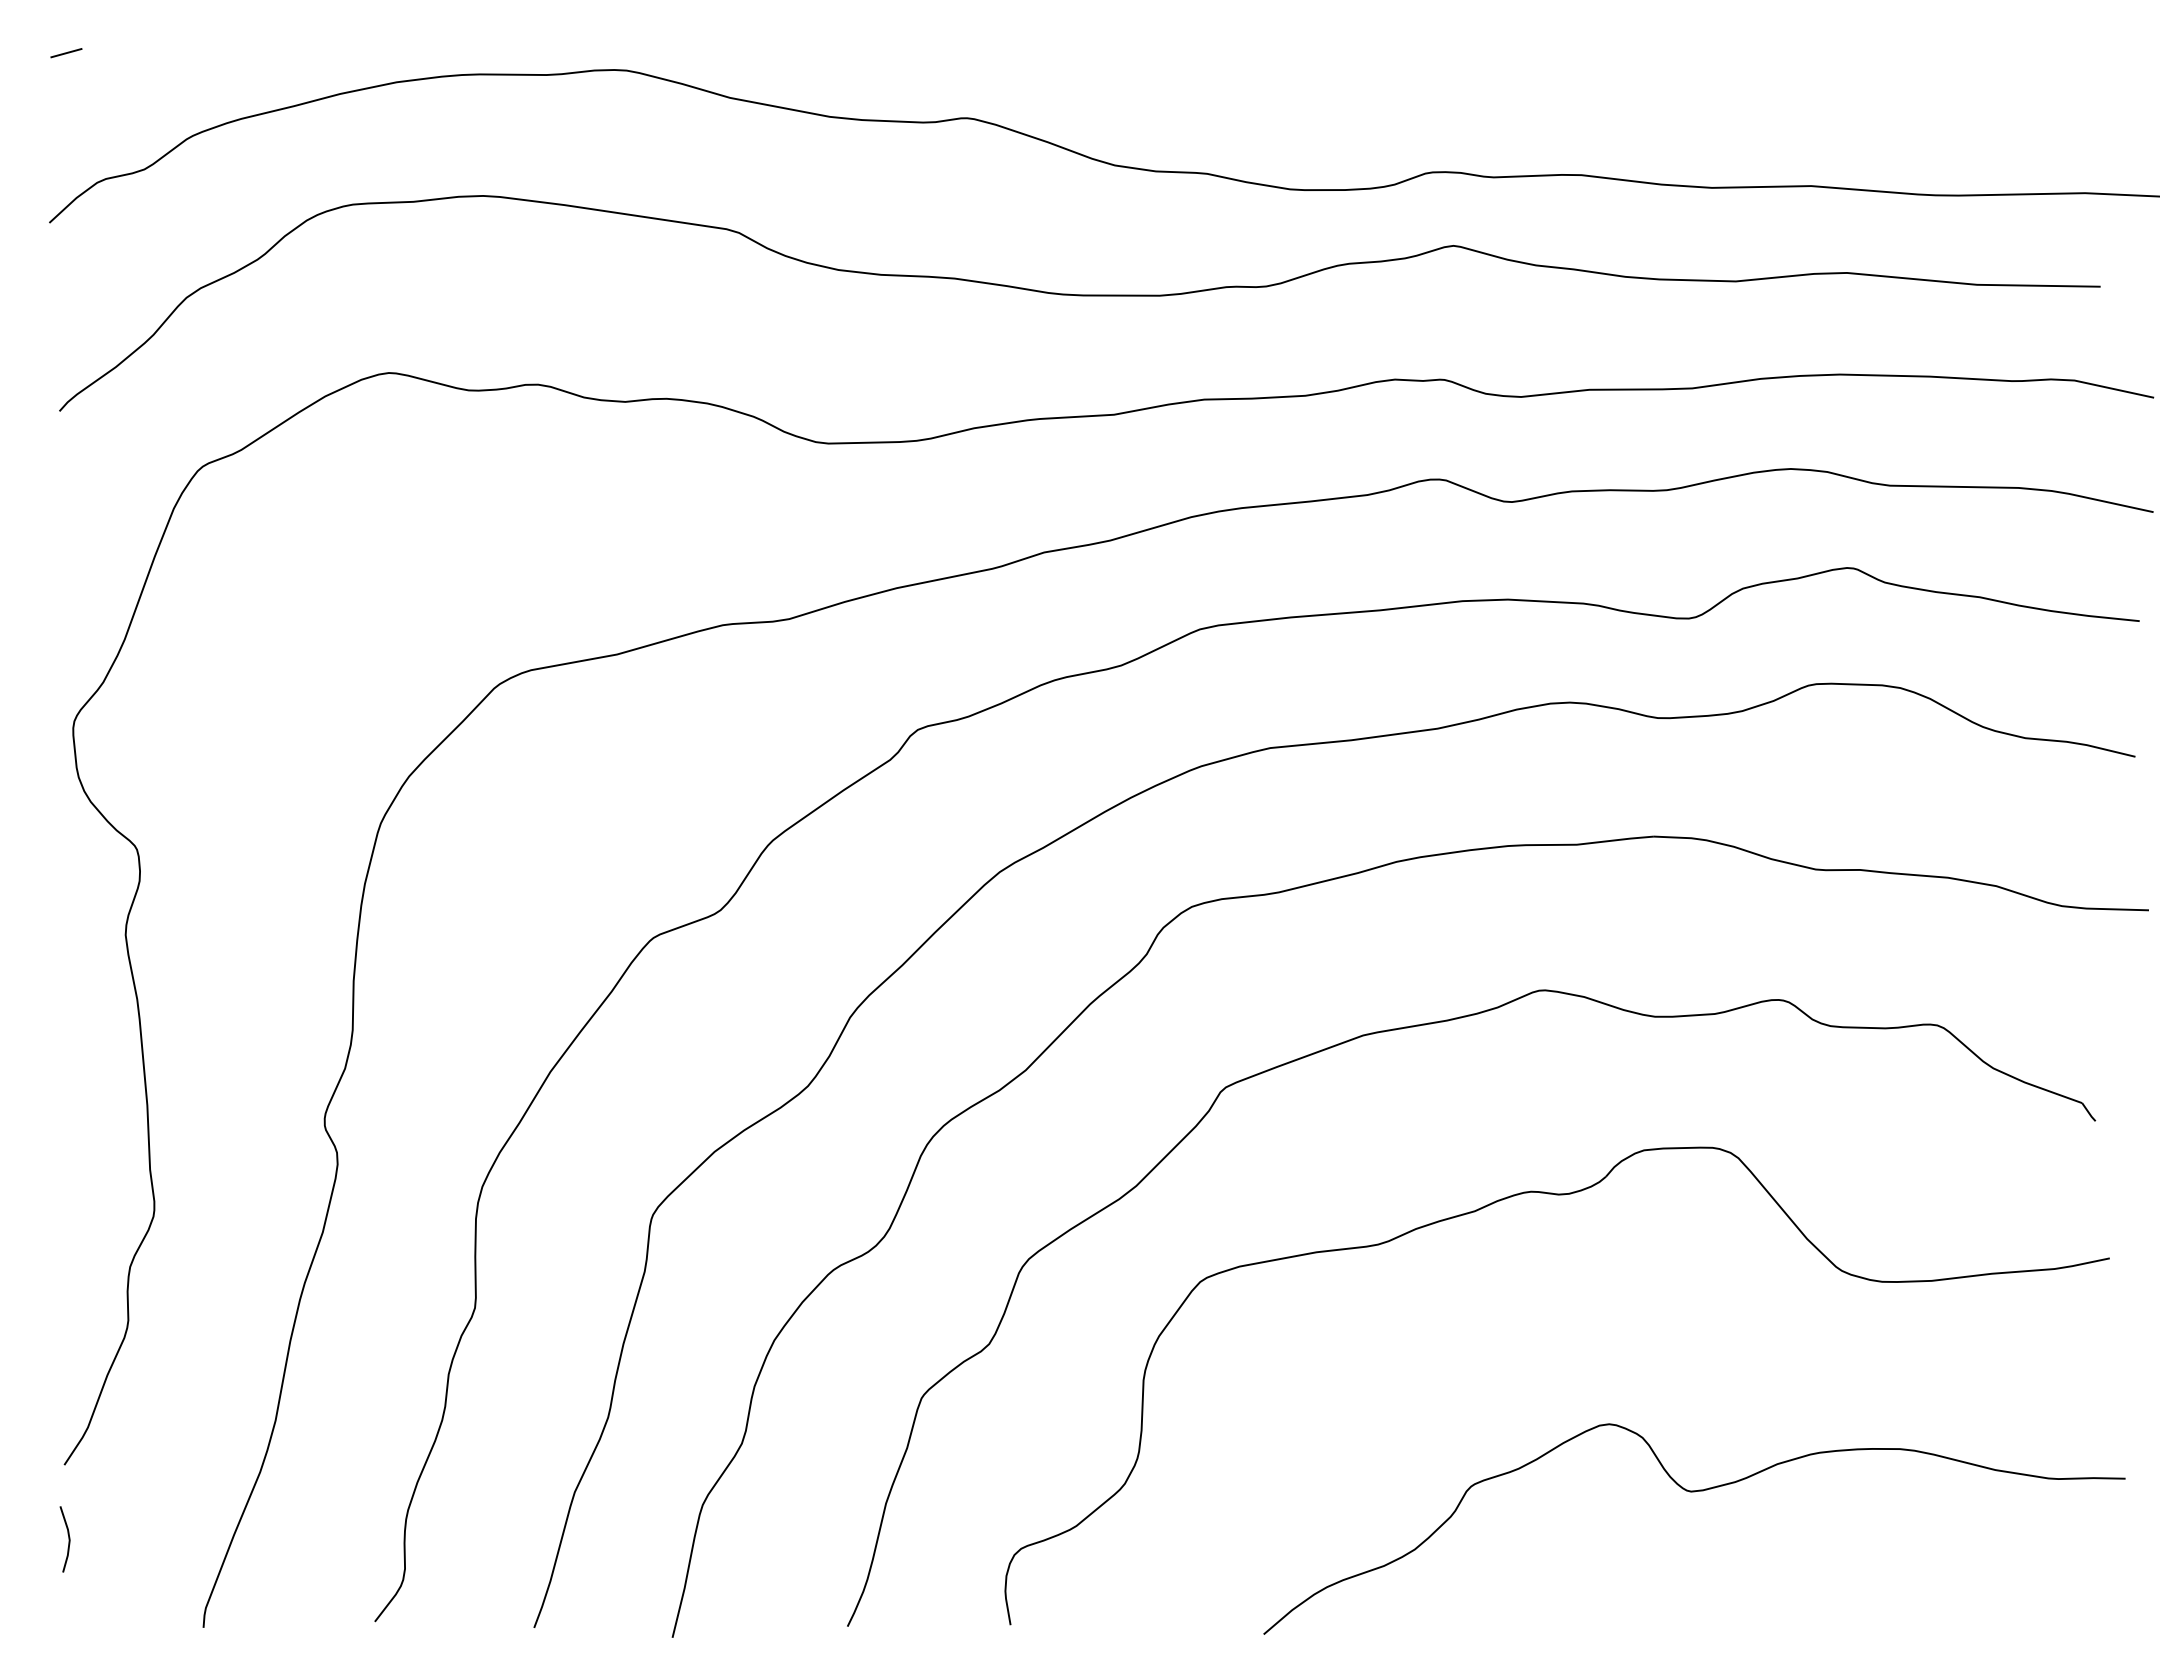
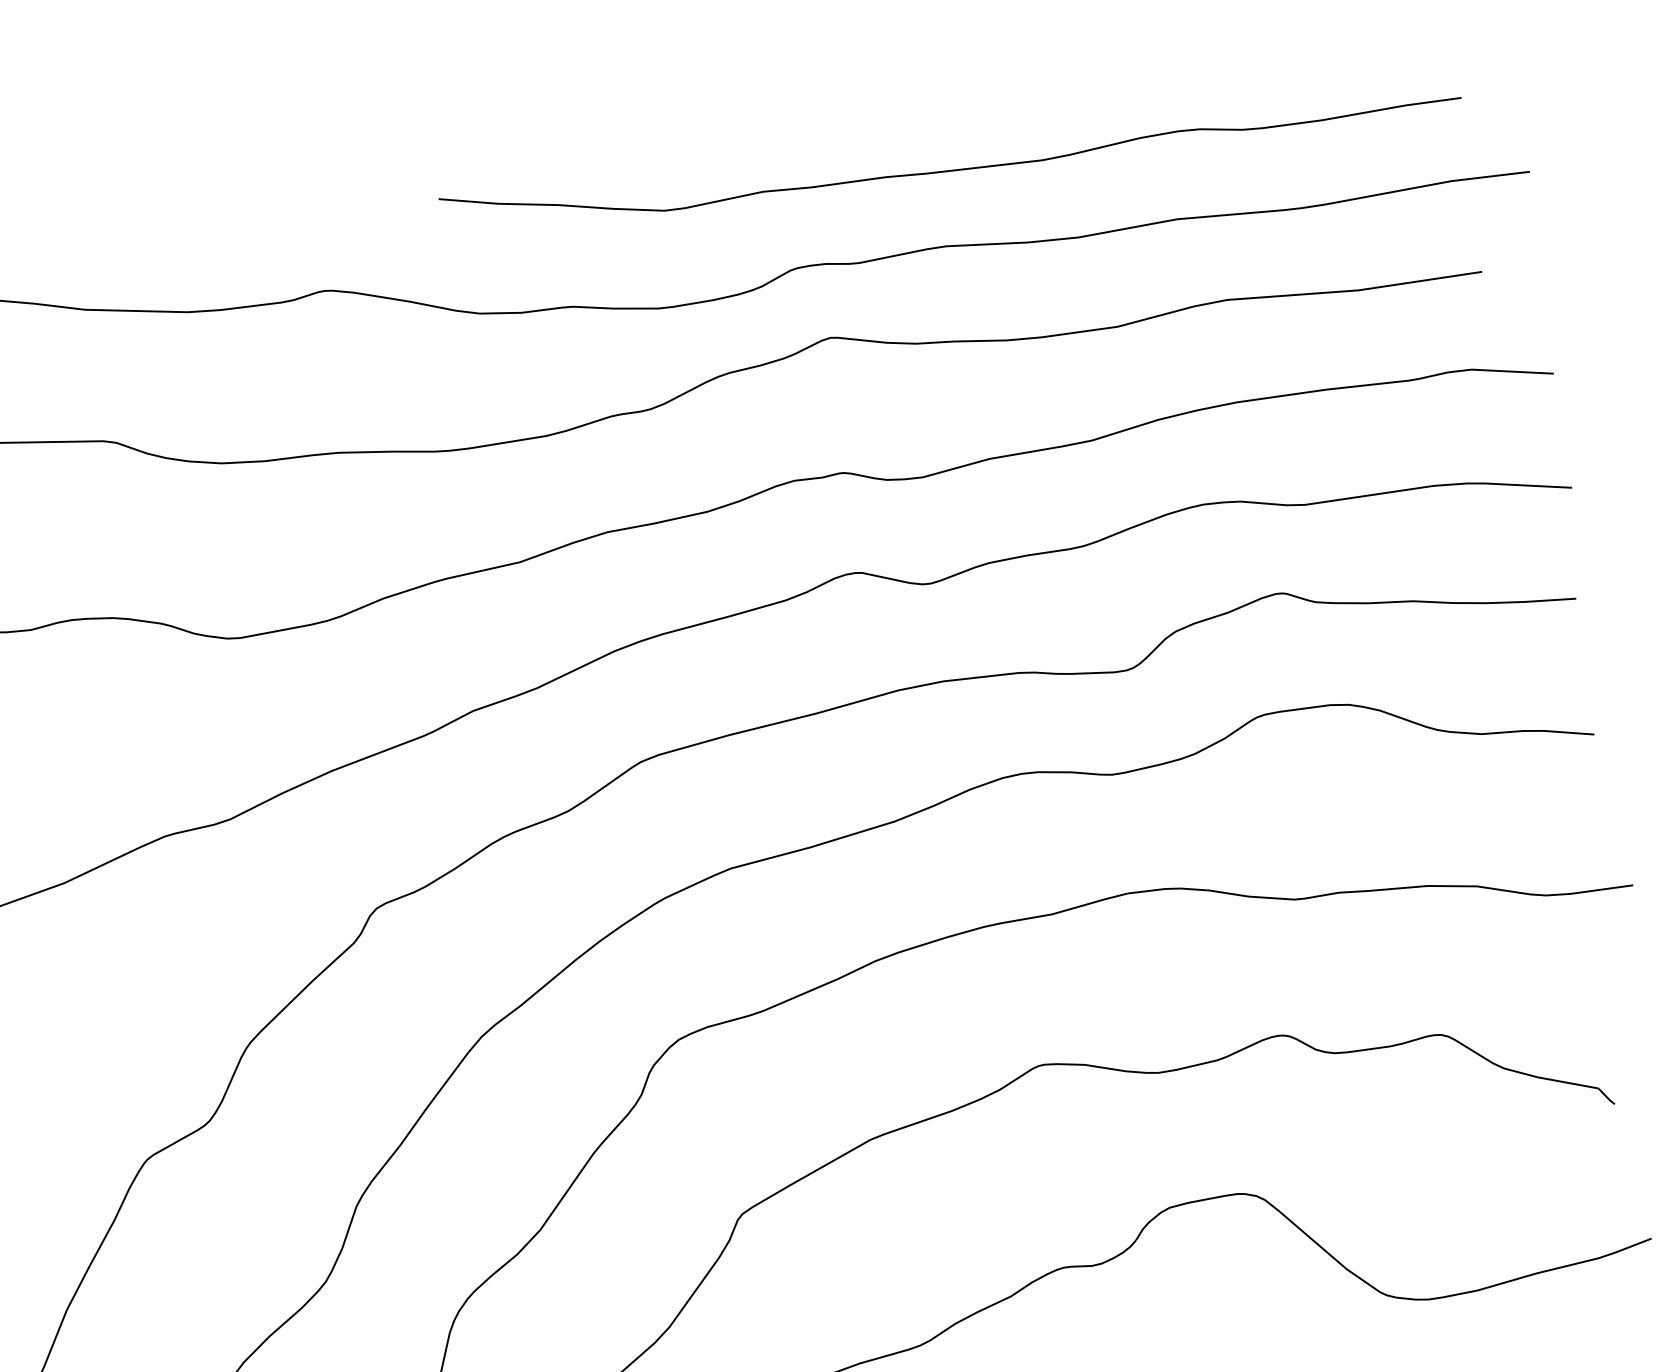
curve: (1600, 101) -> (953, 169), added

